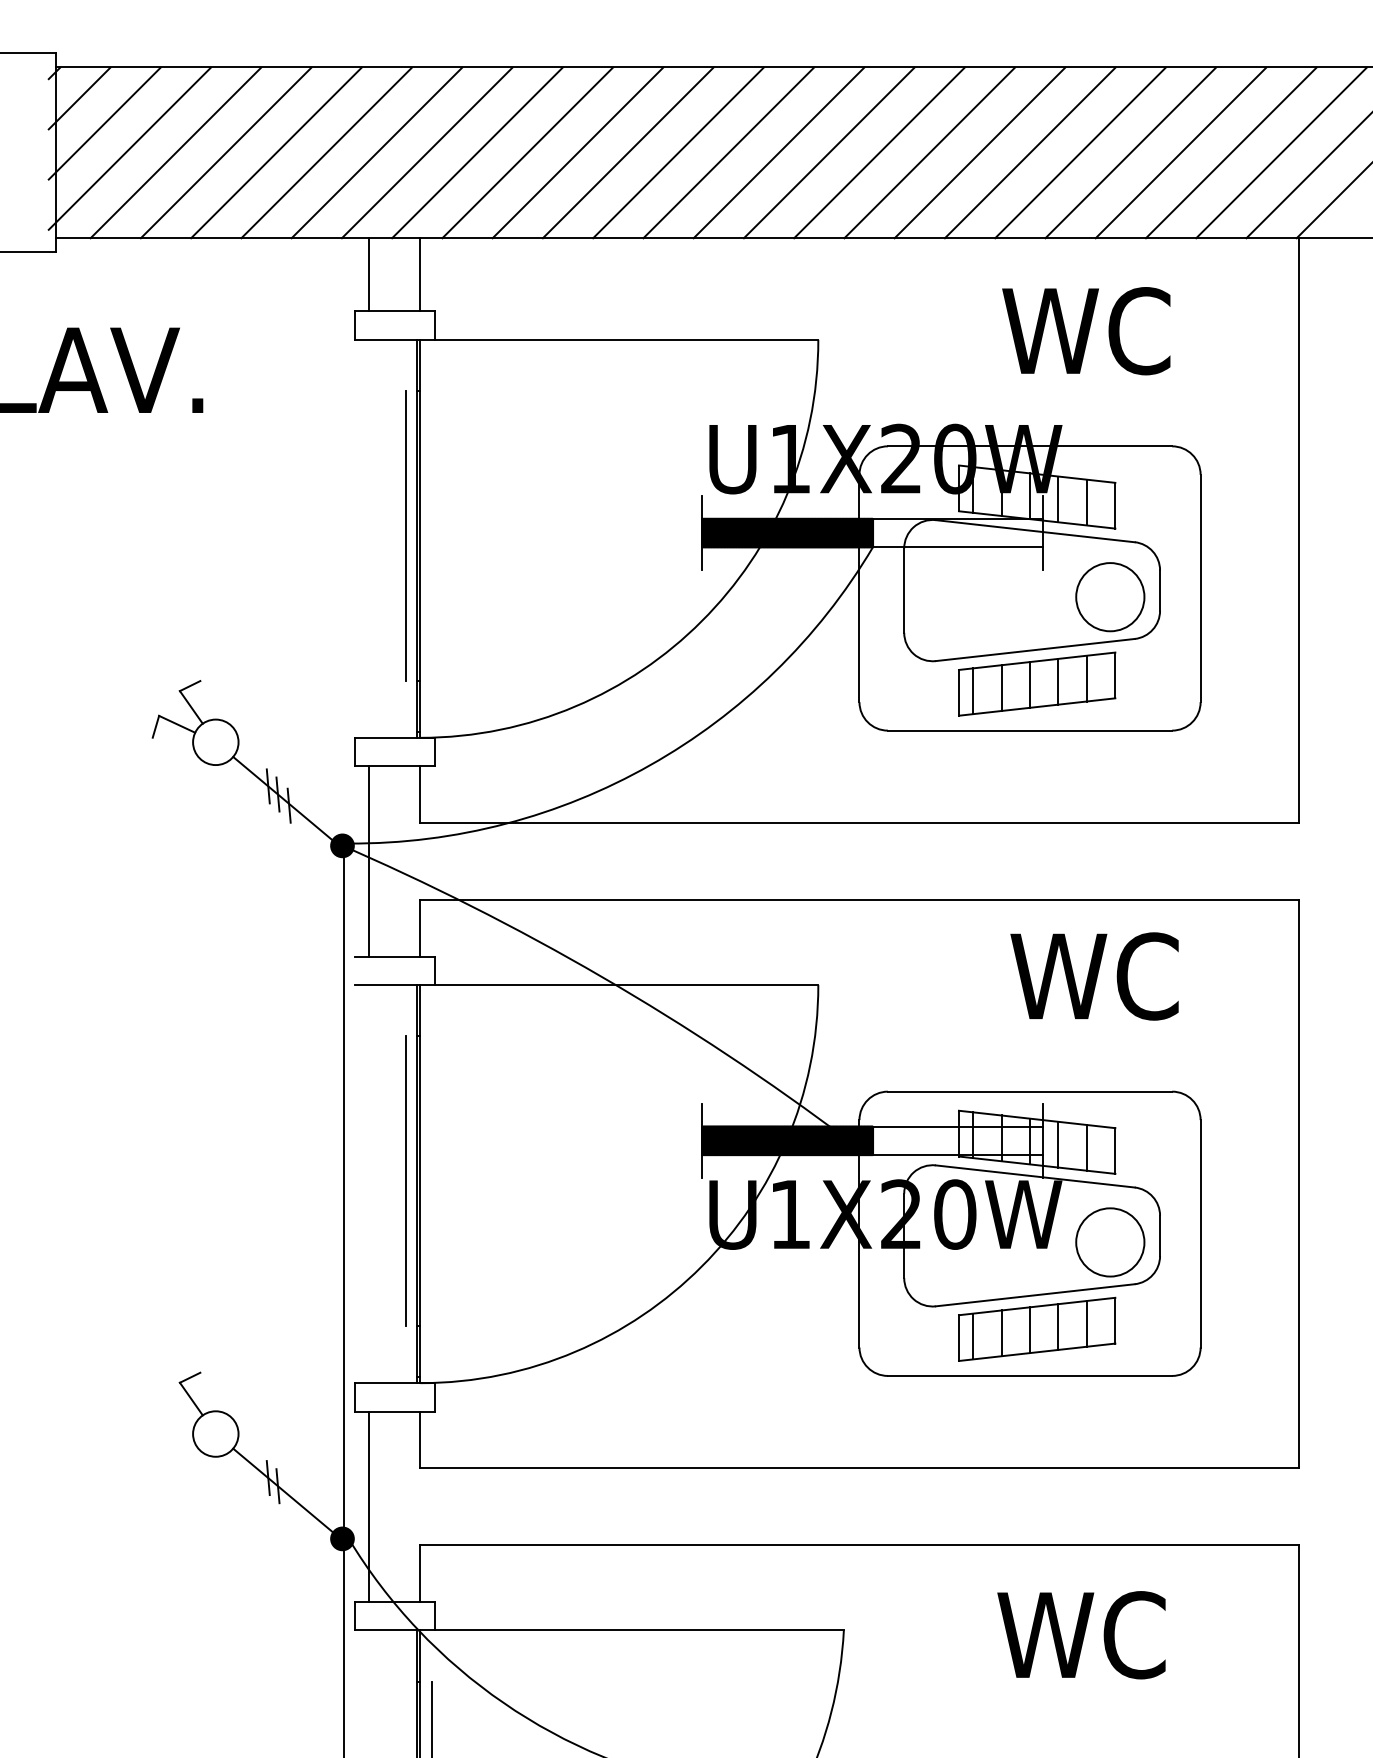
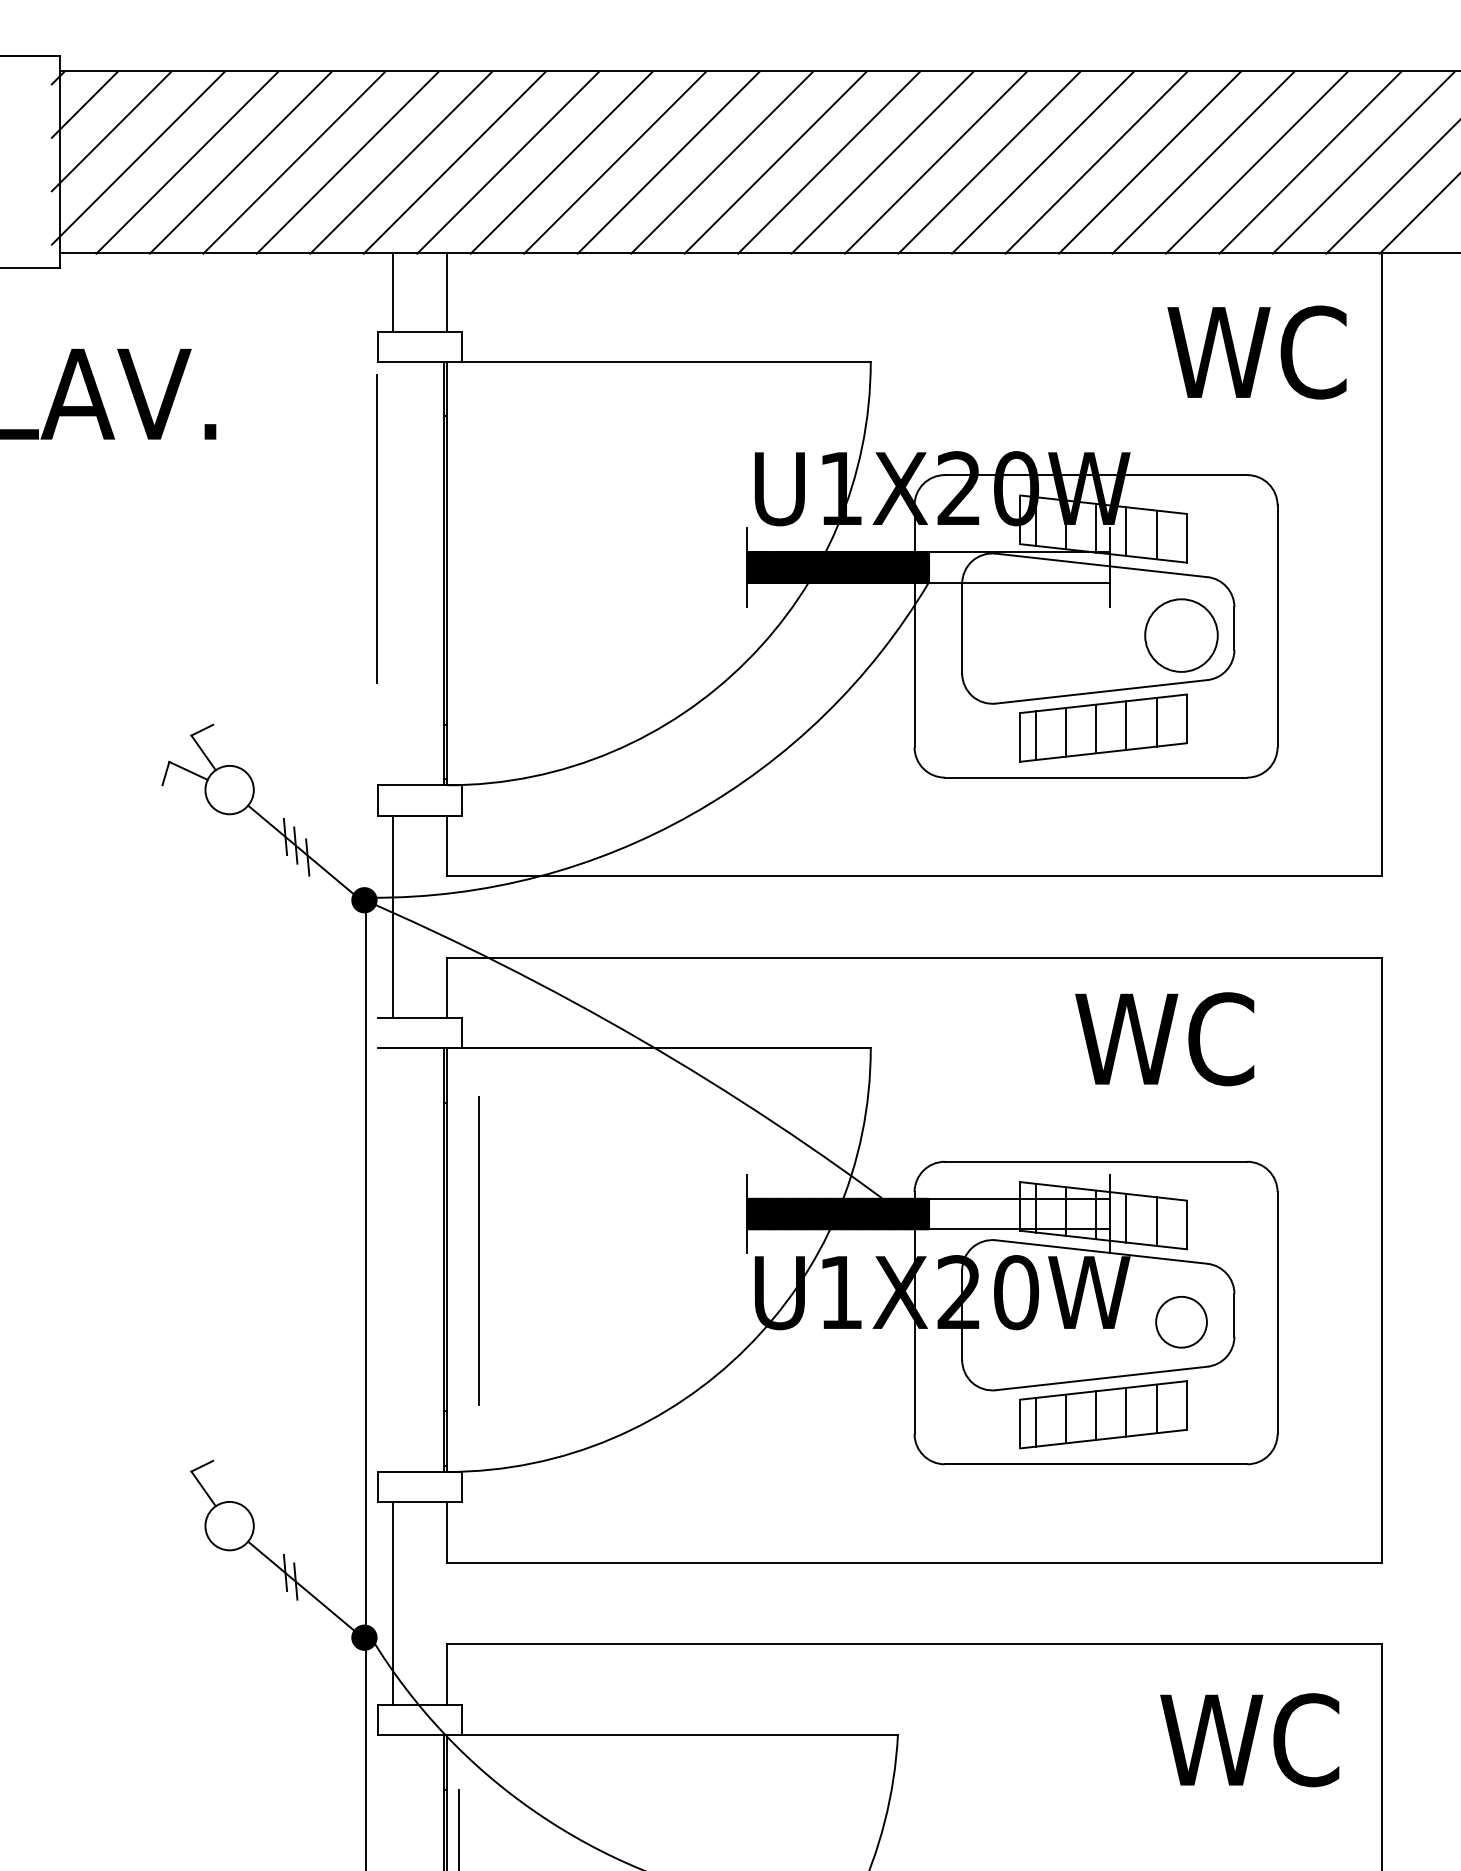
text: (1086, 331) -> (1257, 352), moved
line: (405, 535) -> (376, 528), moved
line: (405, 1180) -> (478, 1249), moved
circle: (1110, 1242) -> (1181, 1322), size x0.7
text: (1081, 1635) -> (1249, 1740), moved

